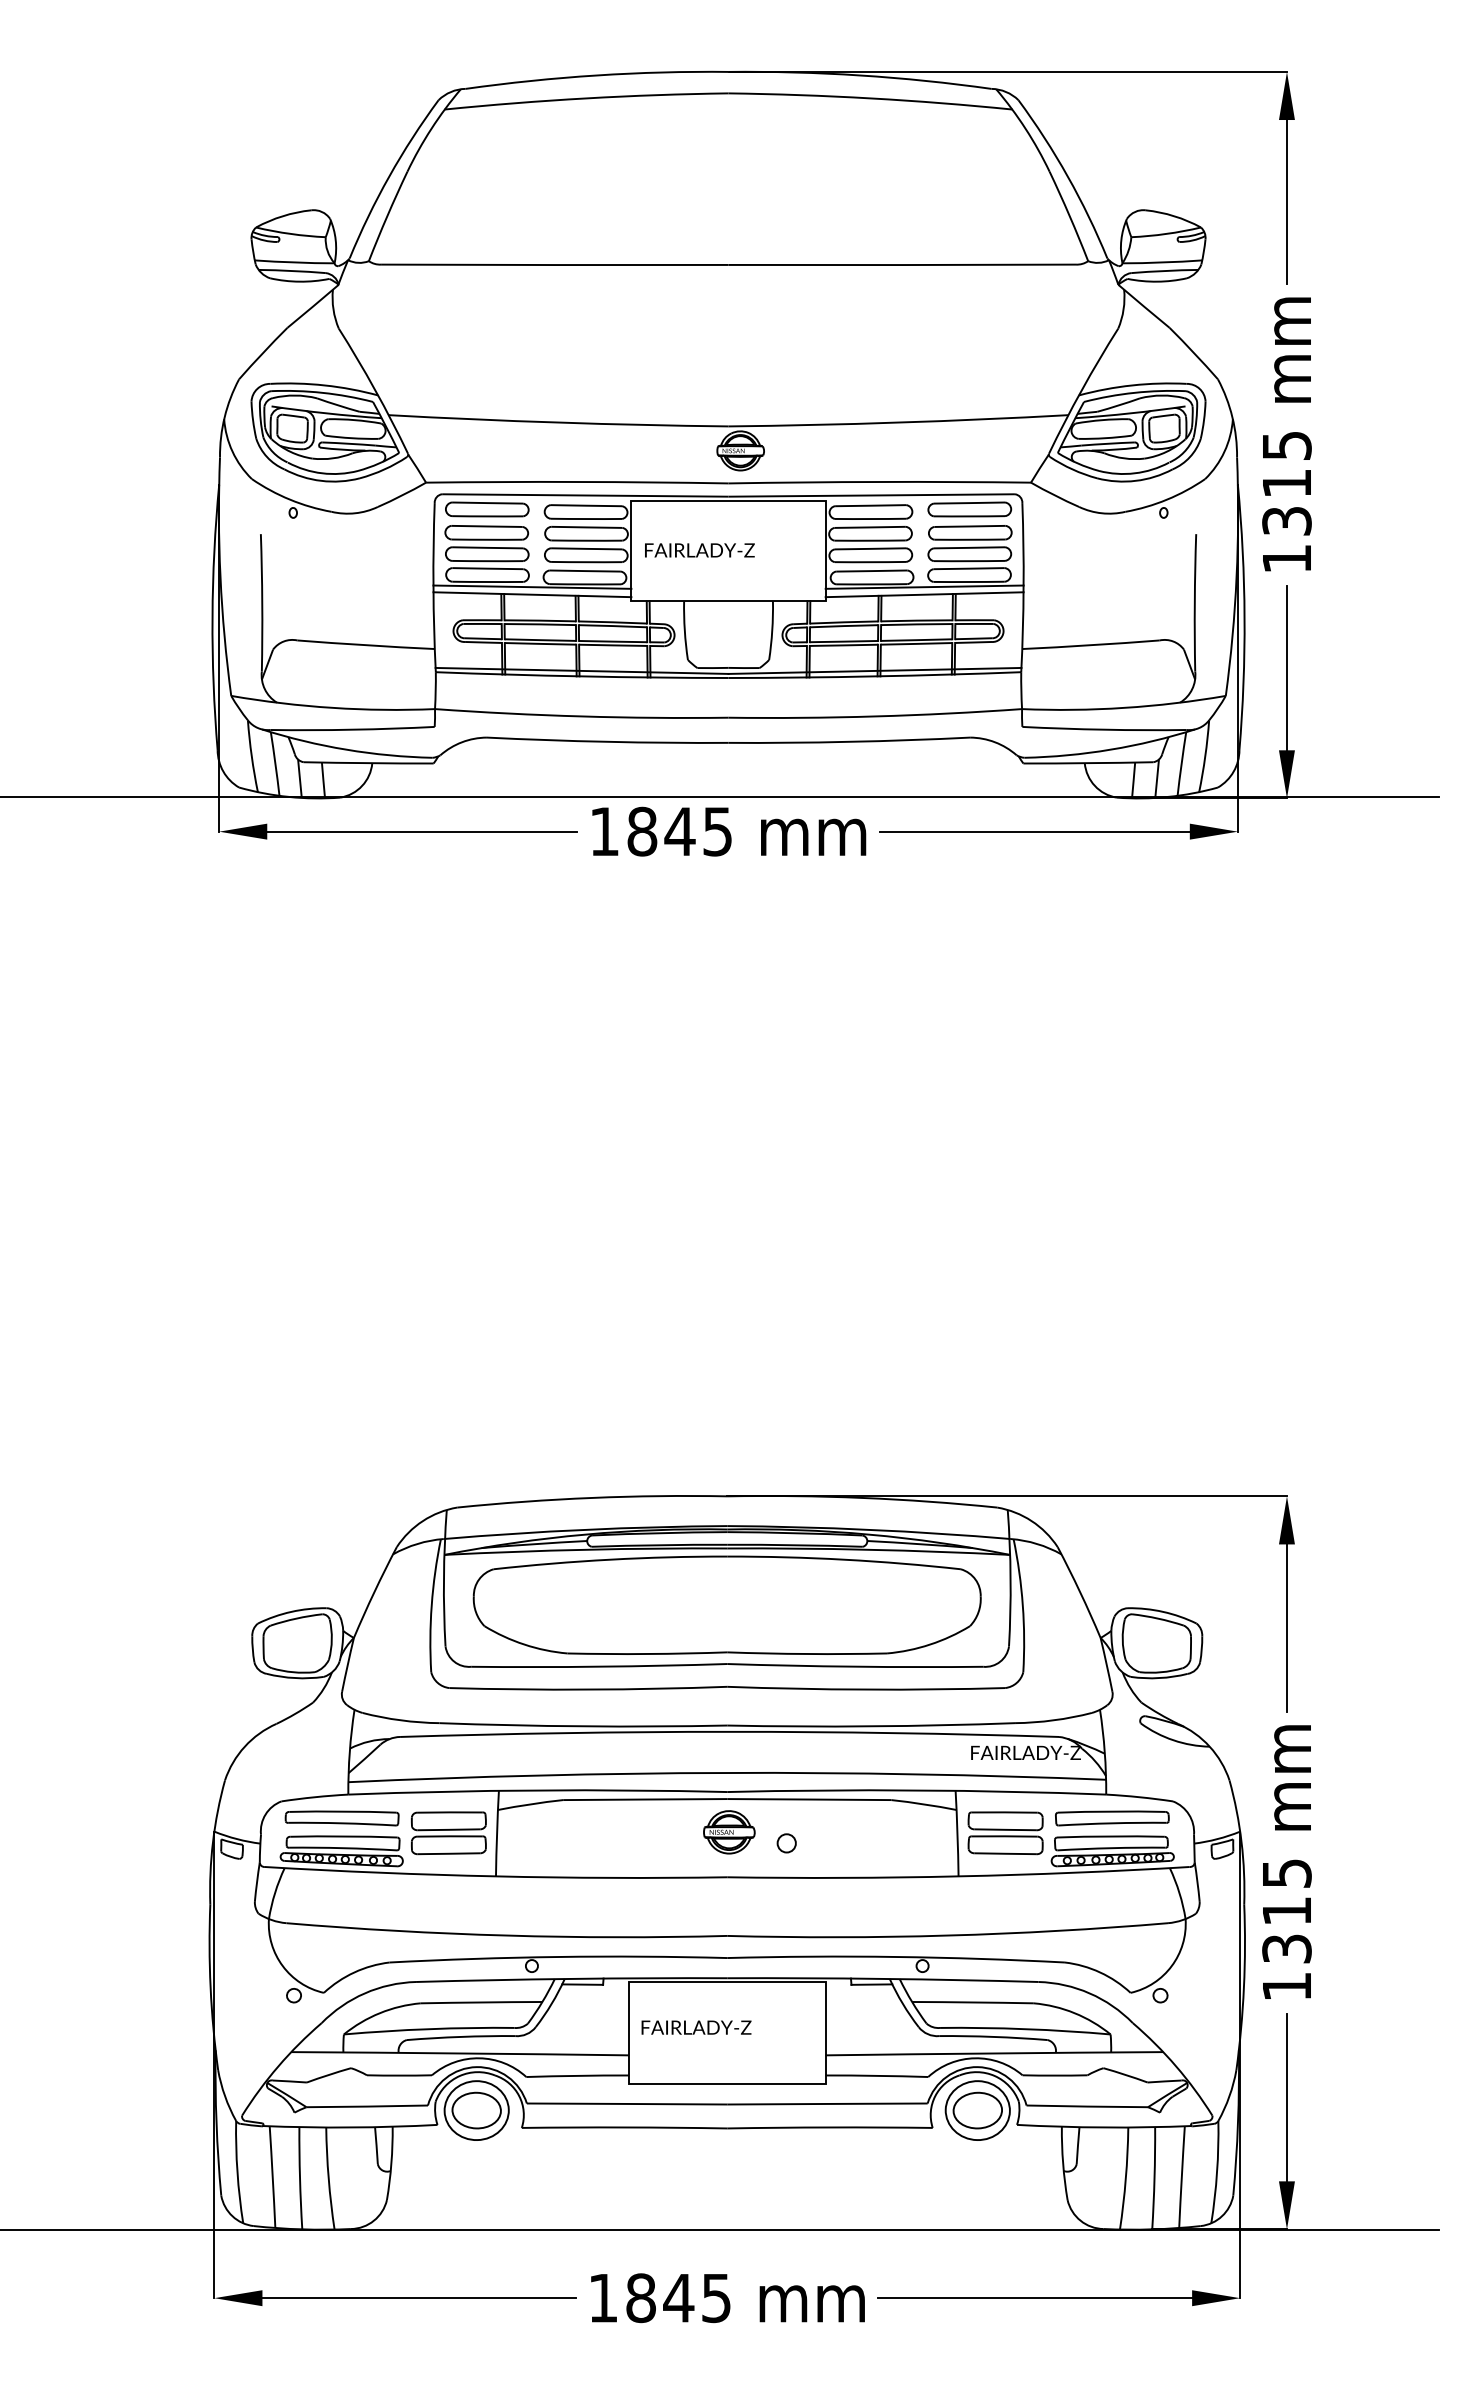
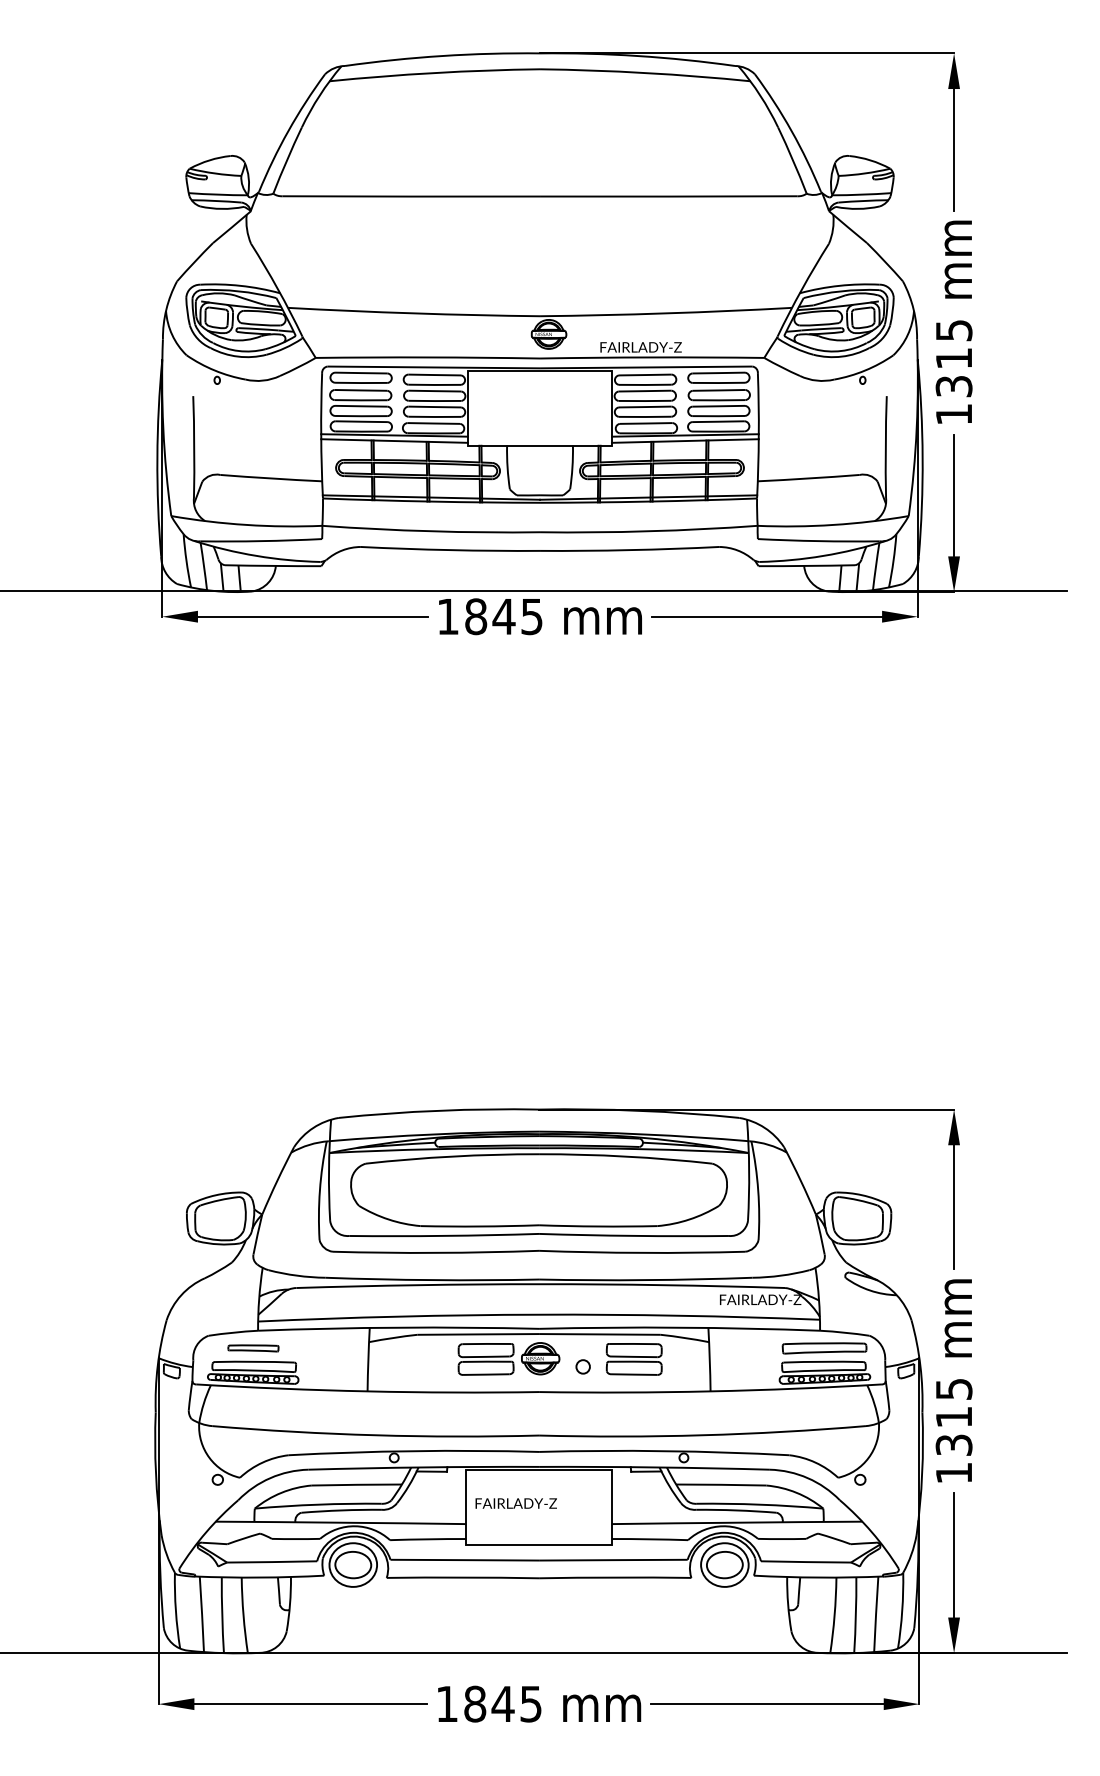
text: (699, 550) -> (640, 347), moved
part: (341, 1818) -> (253, 1348), size x0.6
part: (448, 1833) -> (485, 1359), moved
part: (1005, 1833) -> (634, 1359), moved

